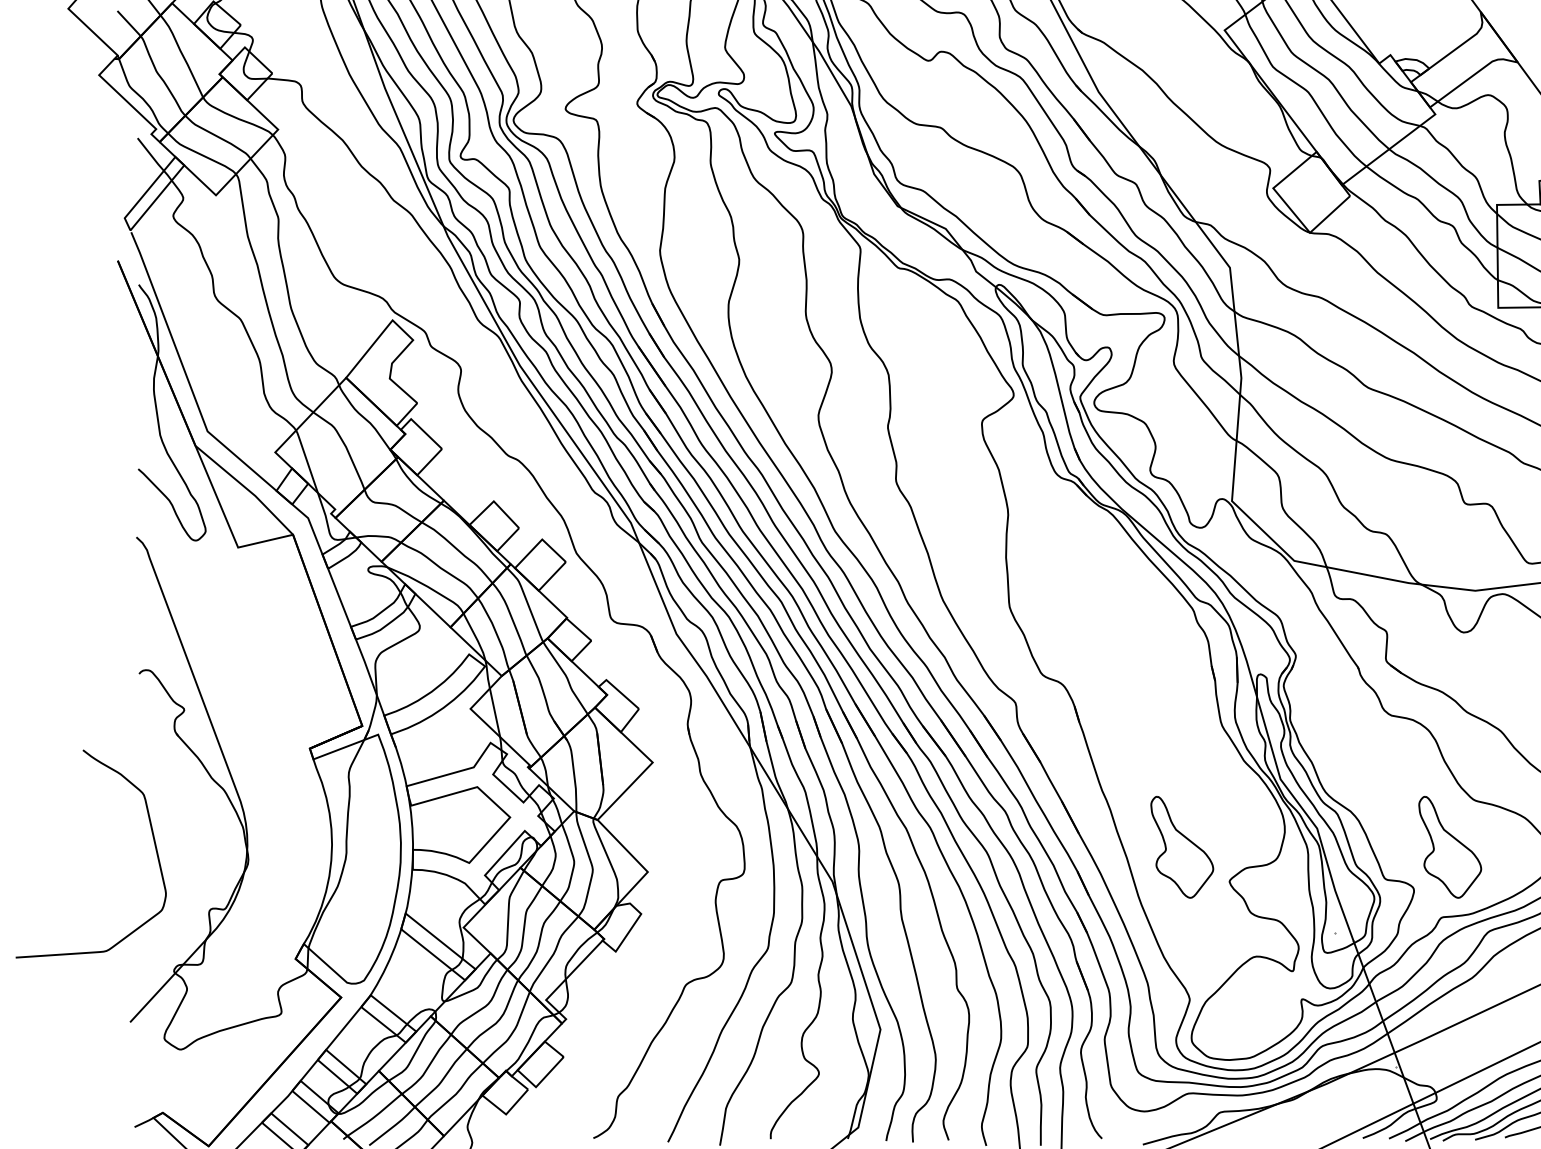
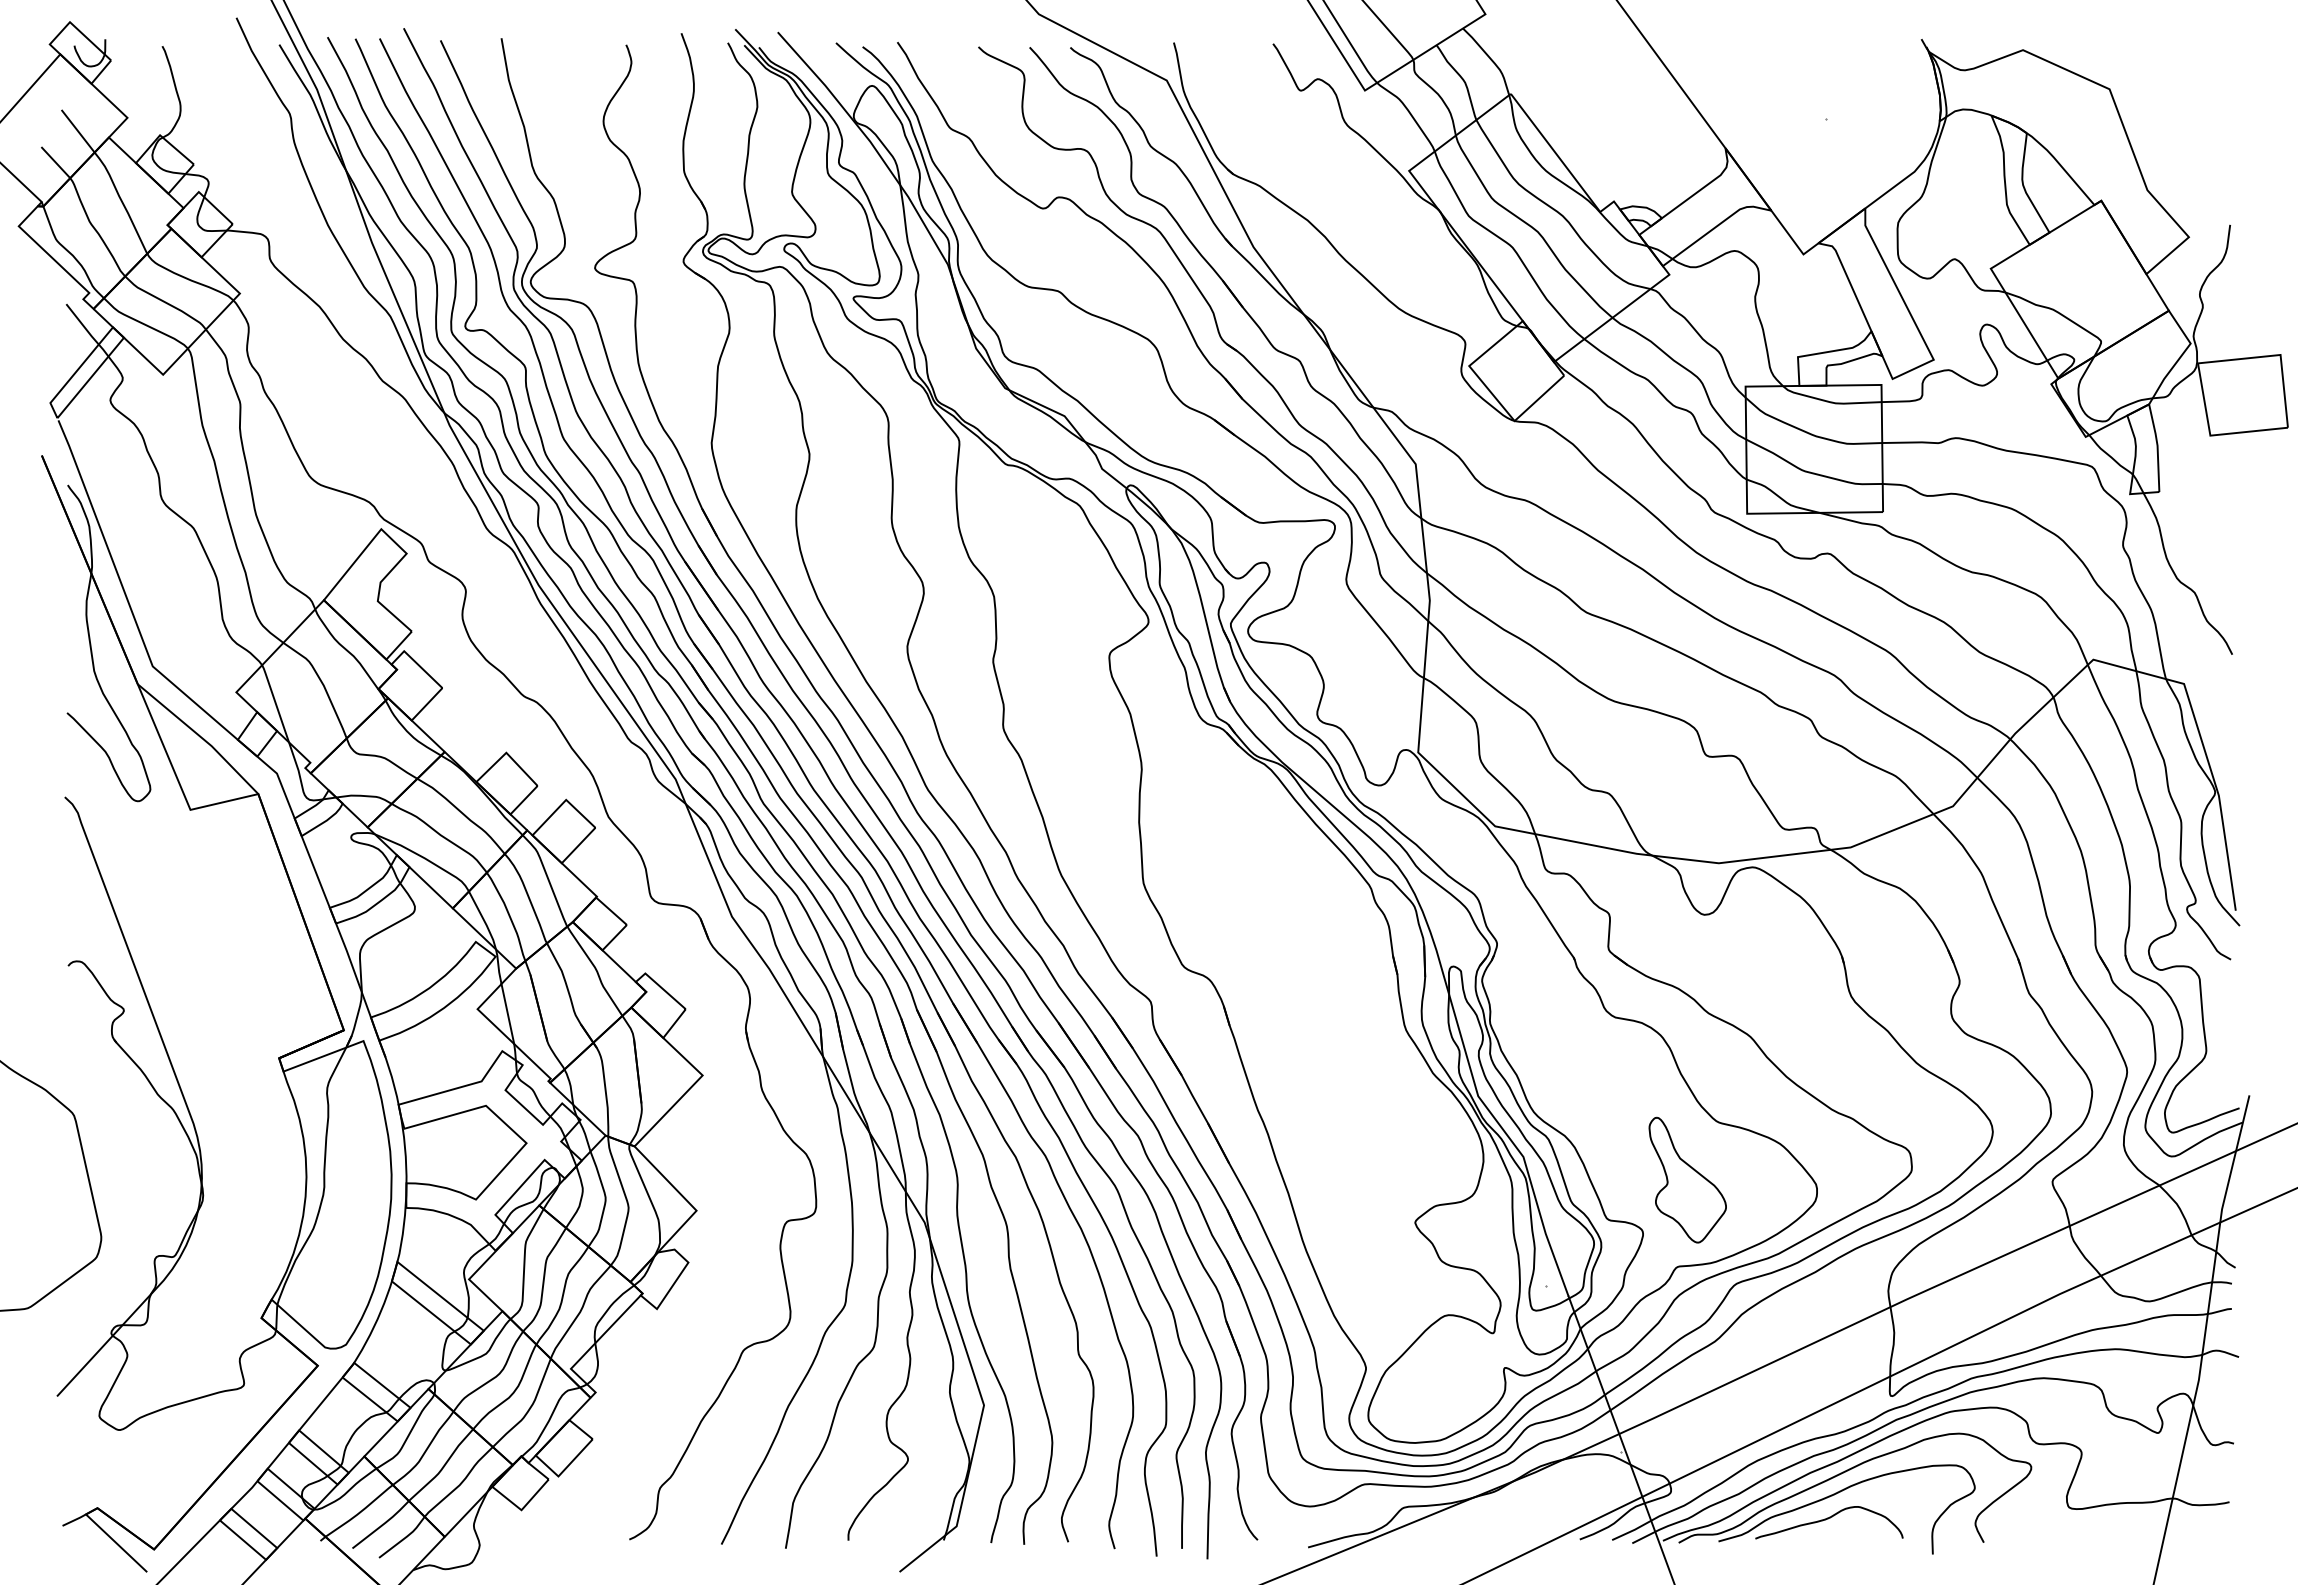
part: (1182, 846) -> (1356, 1179), removed

